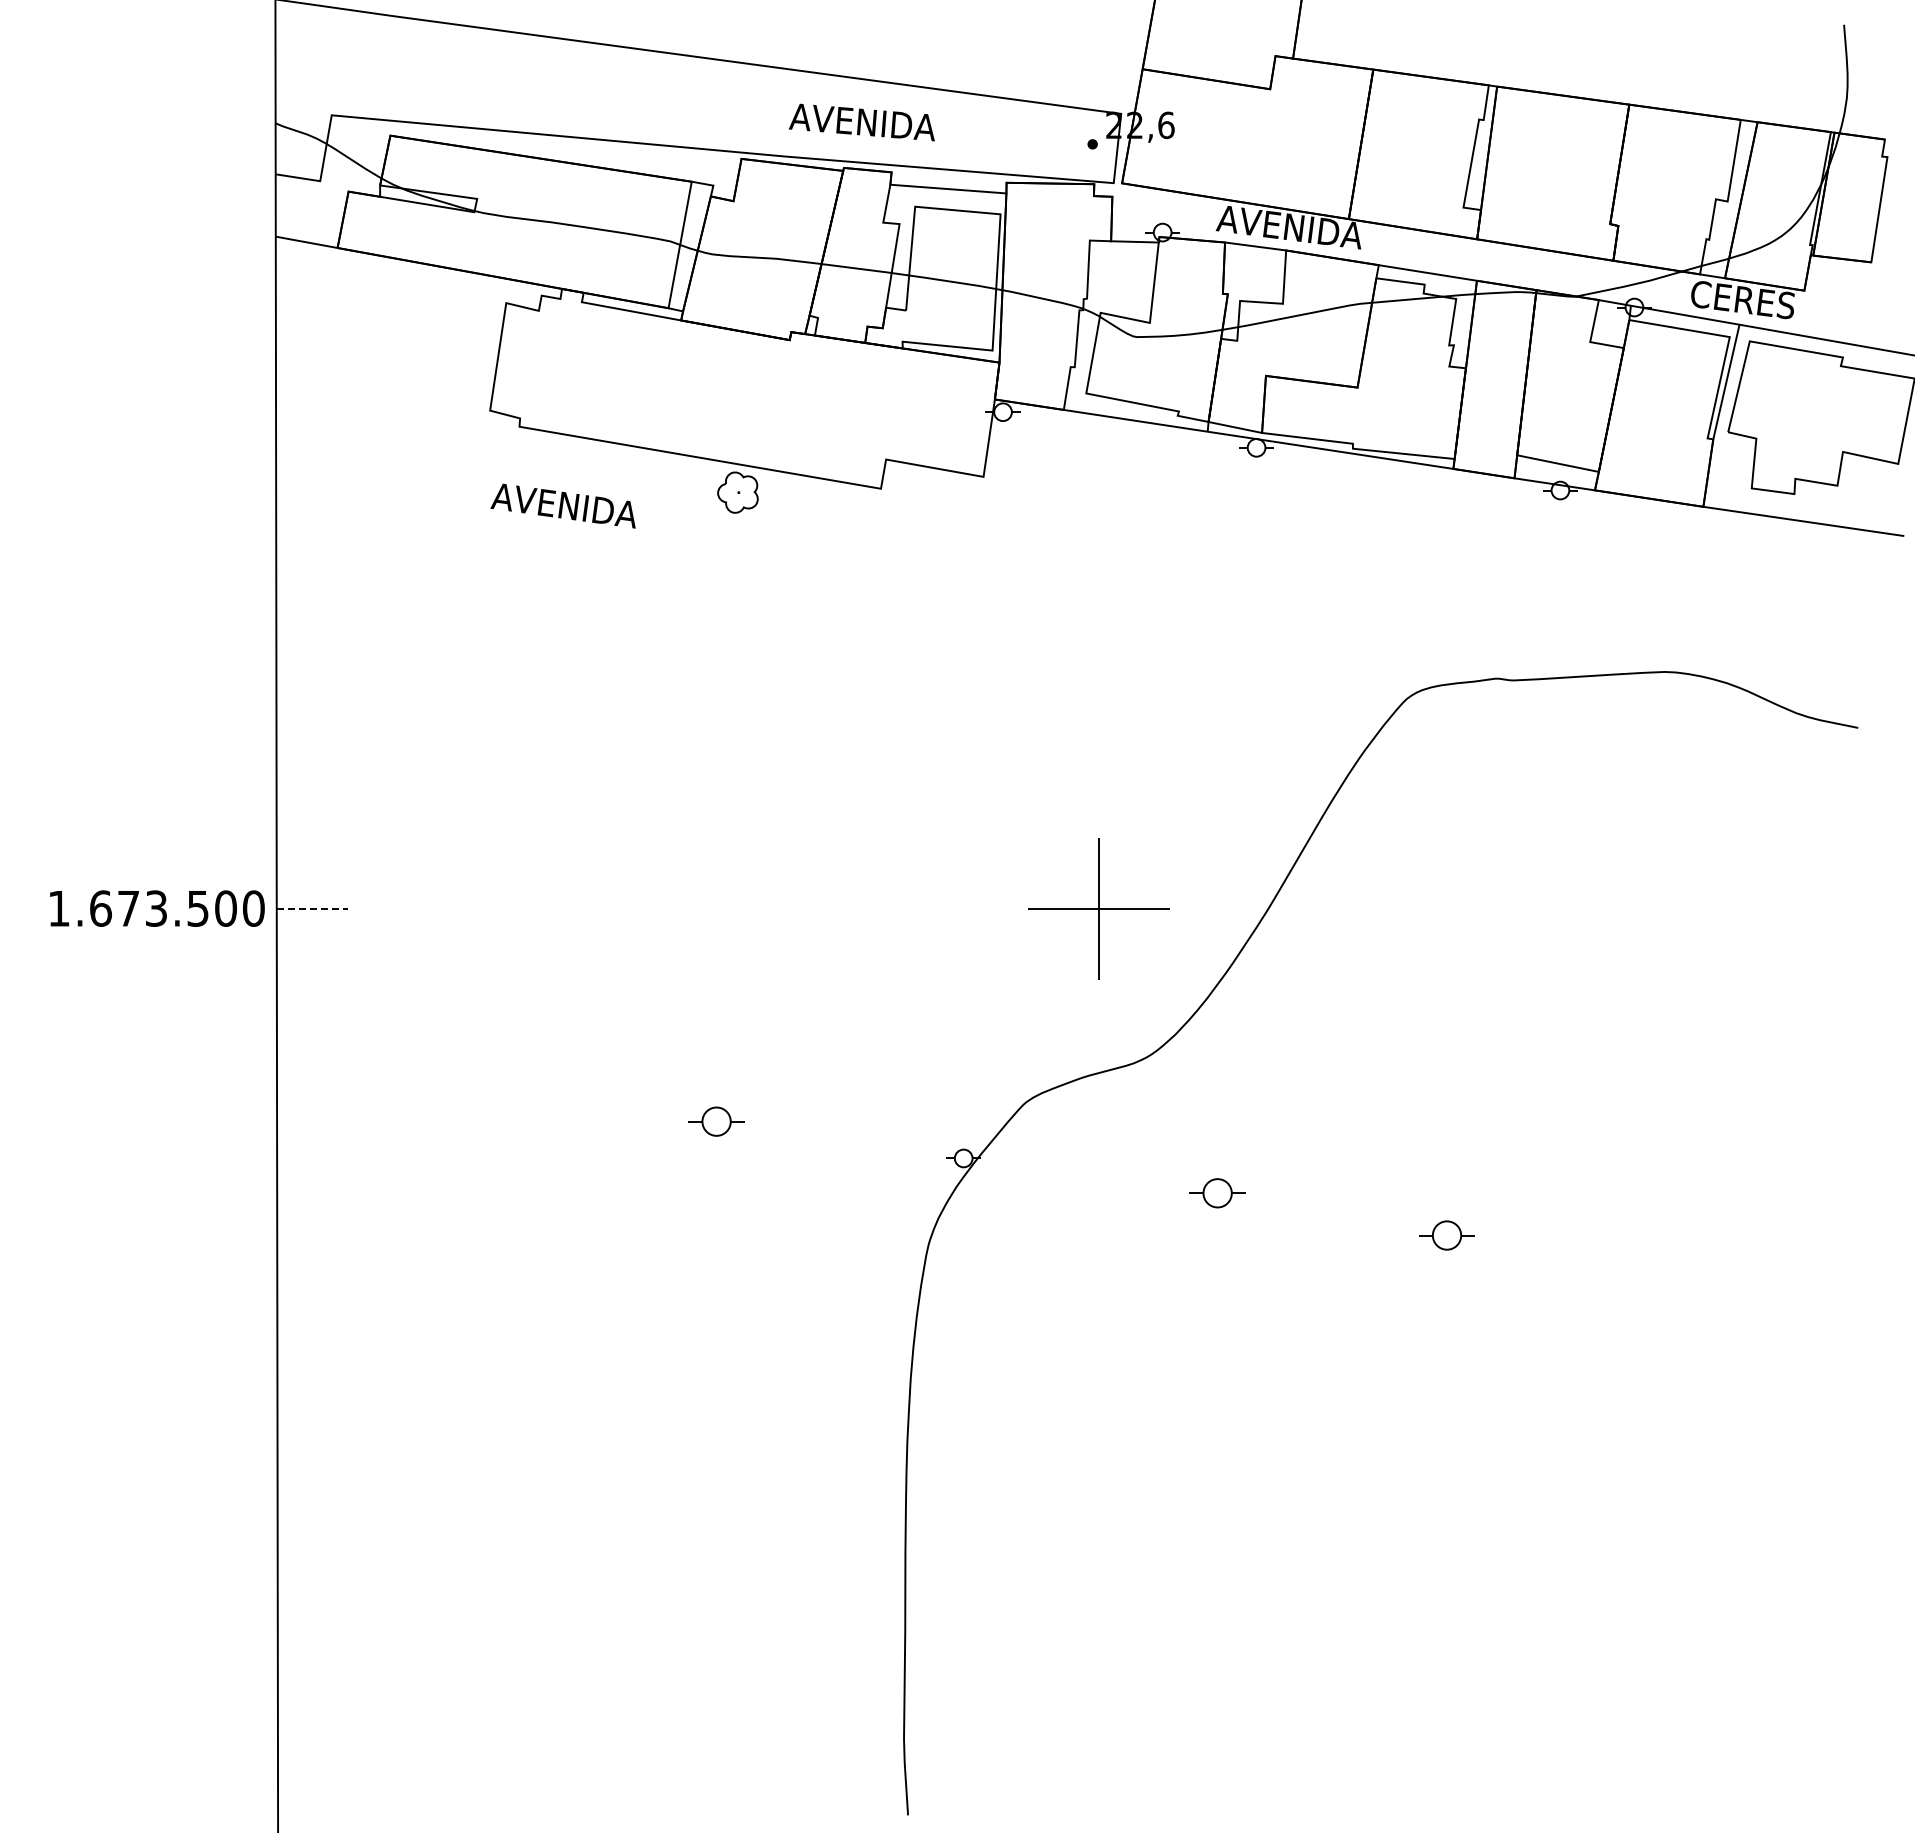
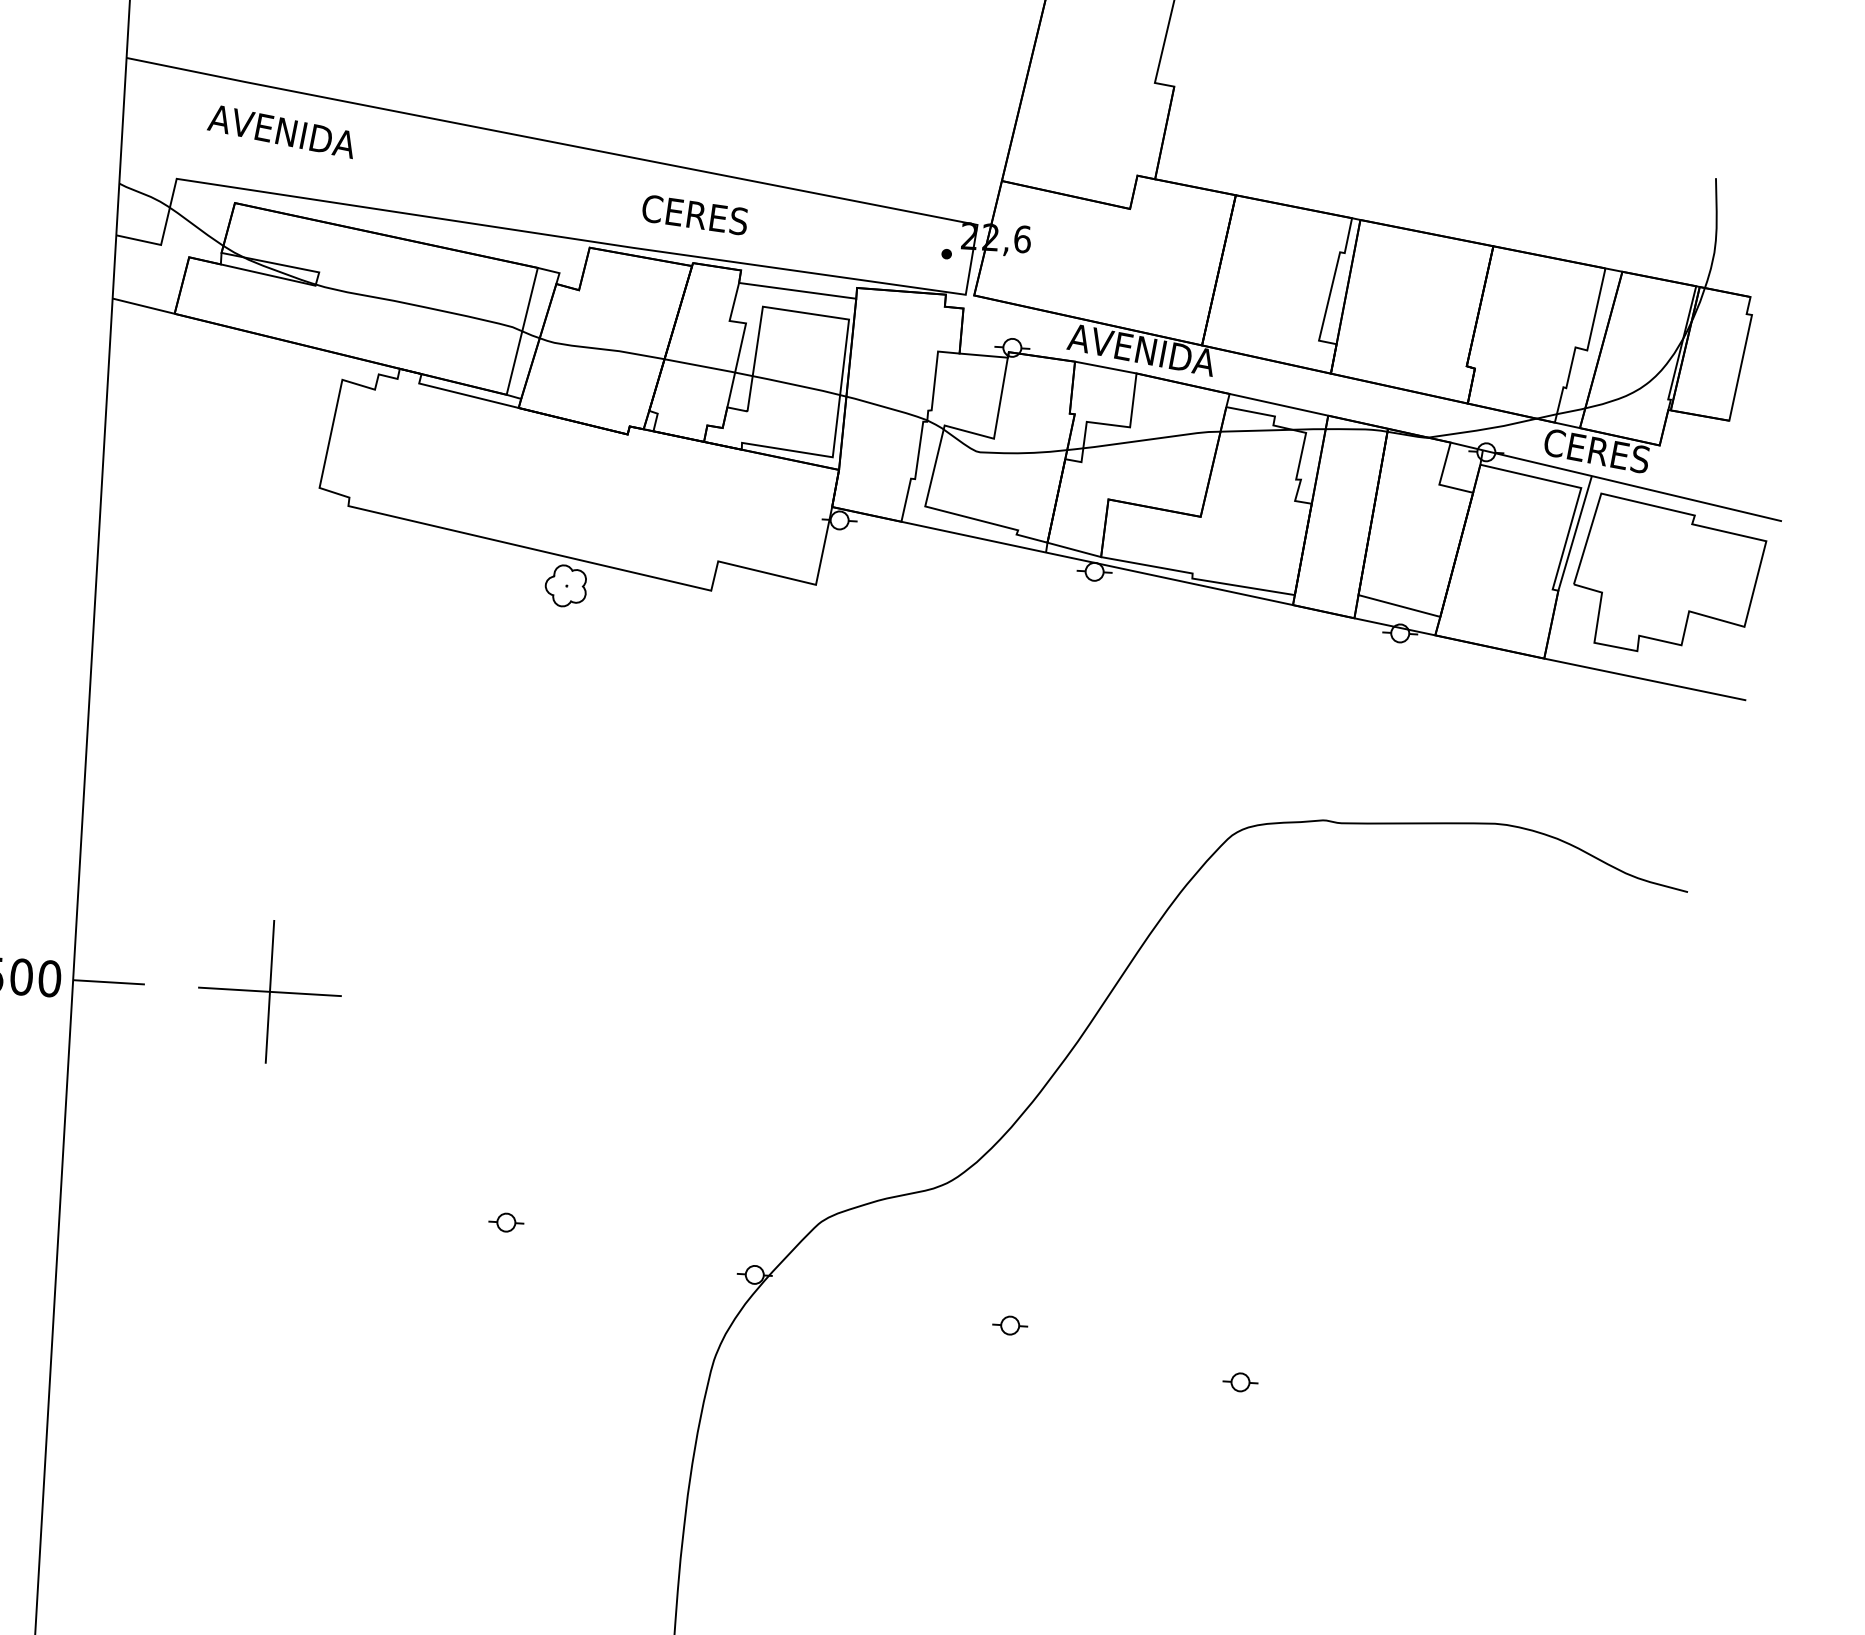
text: (861, 122) -> (713, 218), AVENIDA -> CERES
text: (562, 505) -> (280, 131), moved
line: (312, 908) -> (109, 982), dashed -> solid
part: (1098, 908) -> (269, 991), moved
part: (716, 1121) -> (506, 1222), size x0.62
part: (1217, 1193) -> (1010, 1325), size x0.62
part: (1447, 1235) -> (1240, 1382), size x0.62

